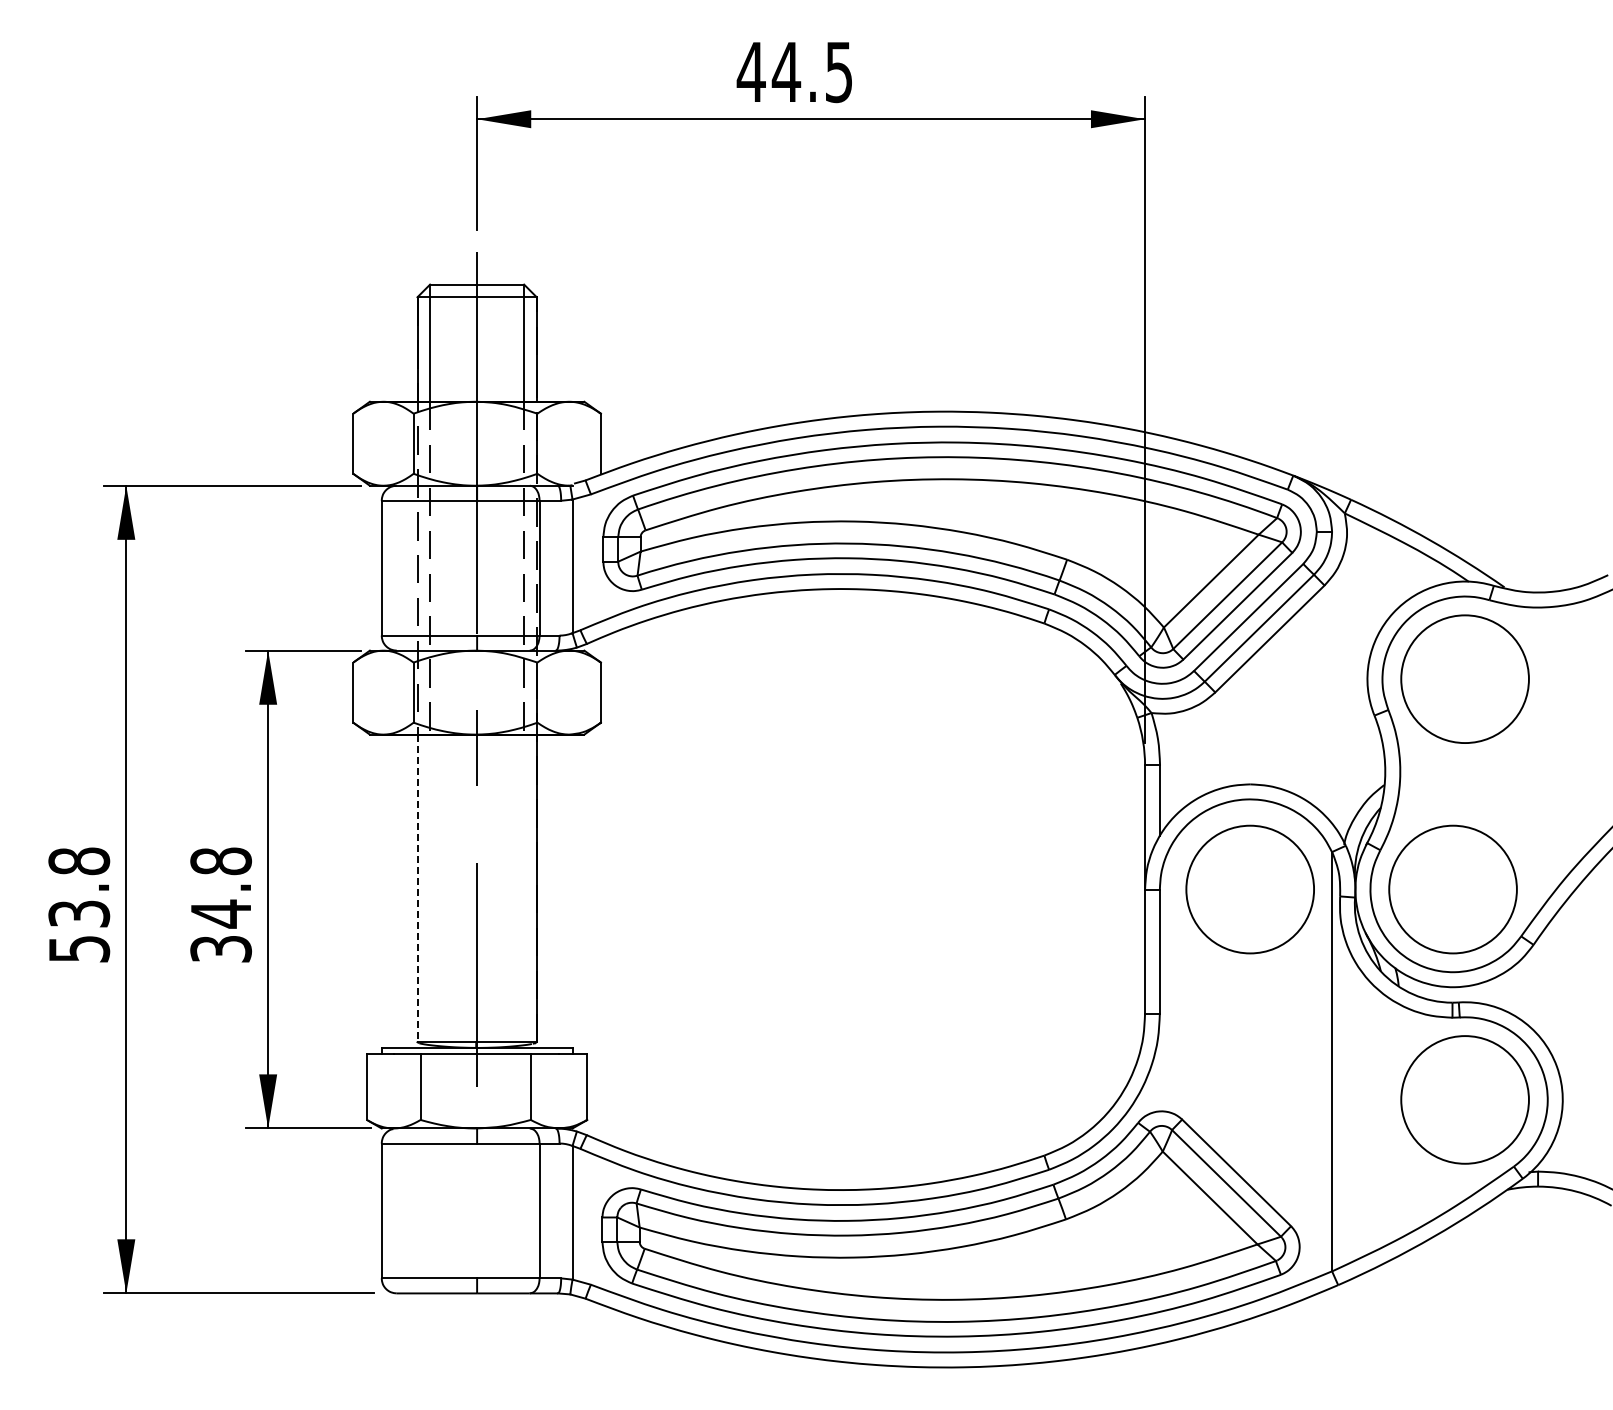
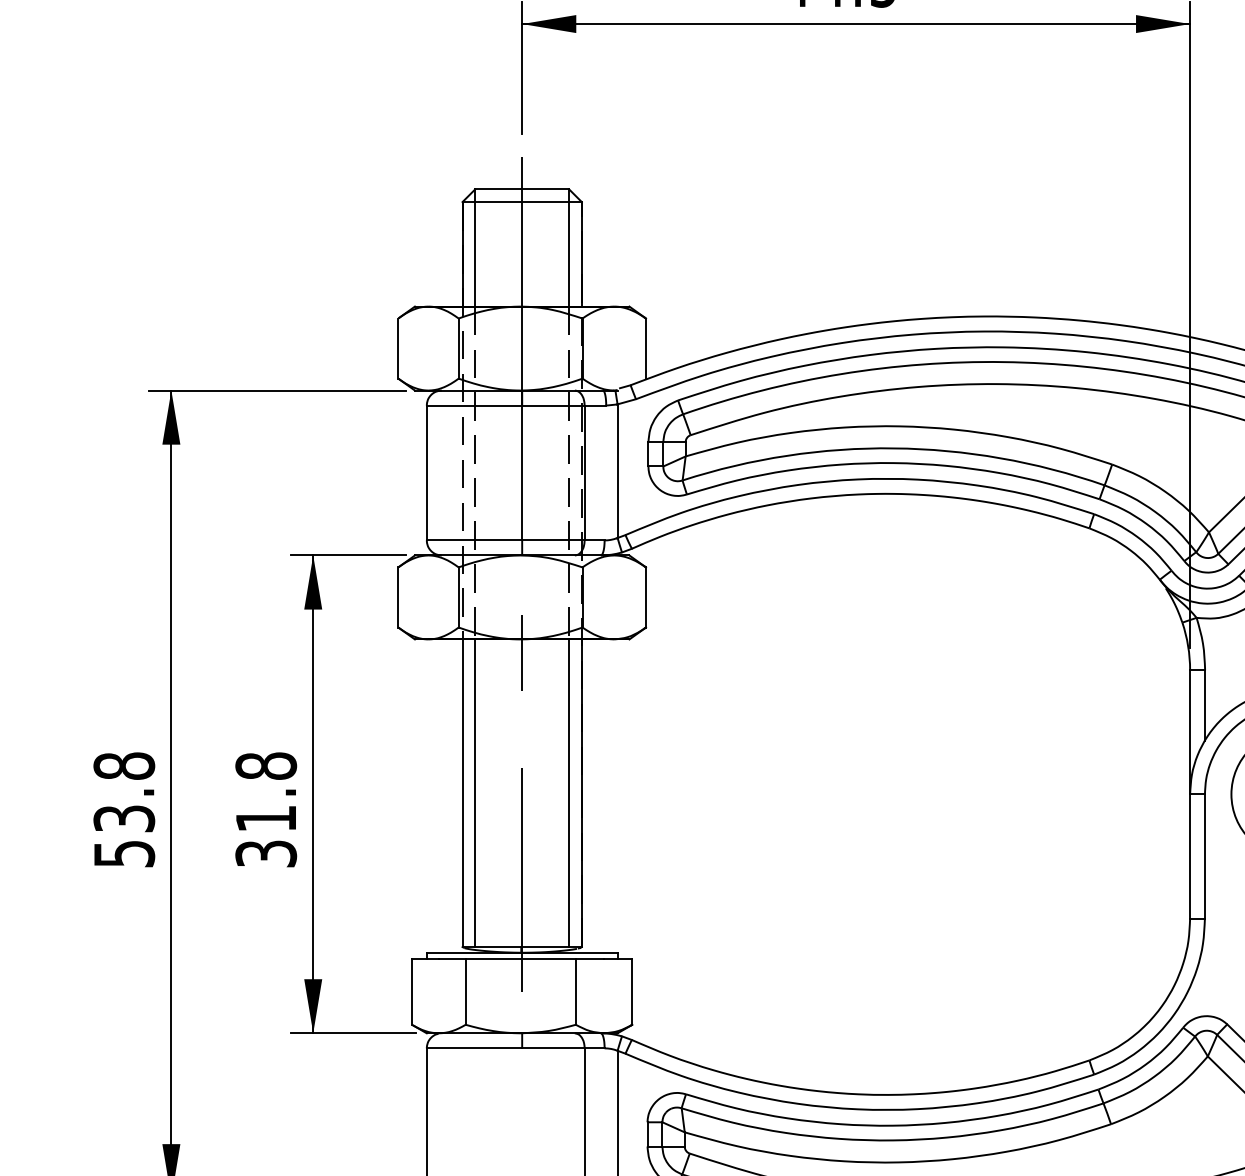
line: (417, 888) -> (462, 793), dashed -> solid
line: (430, 888) -> (475, 793), added
line: (524, 888) -> (569, 793), added
text: (220, 913) -> (265, 818), 34.8 -> 31.8

